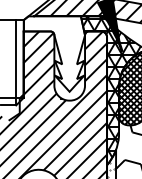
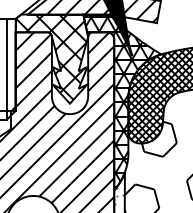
hatch: (53, 51) -> (50, 56), added

